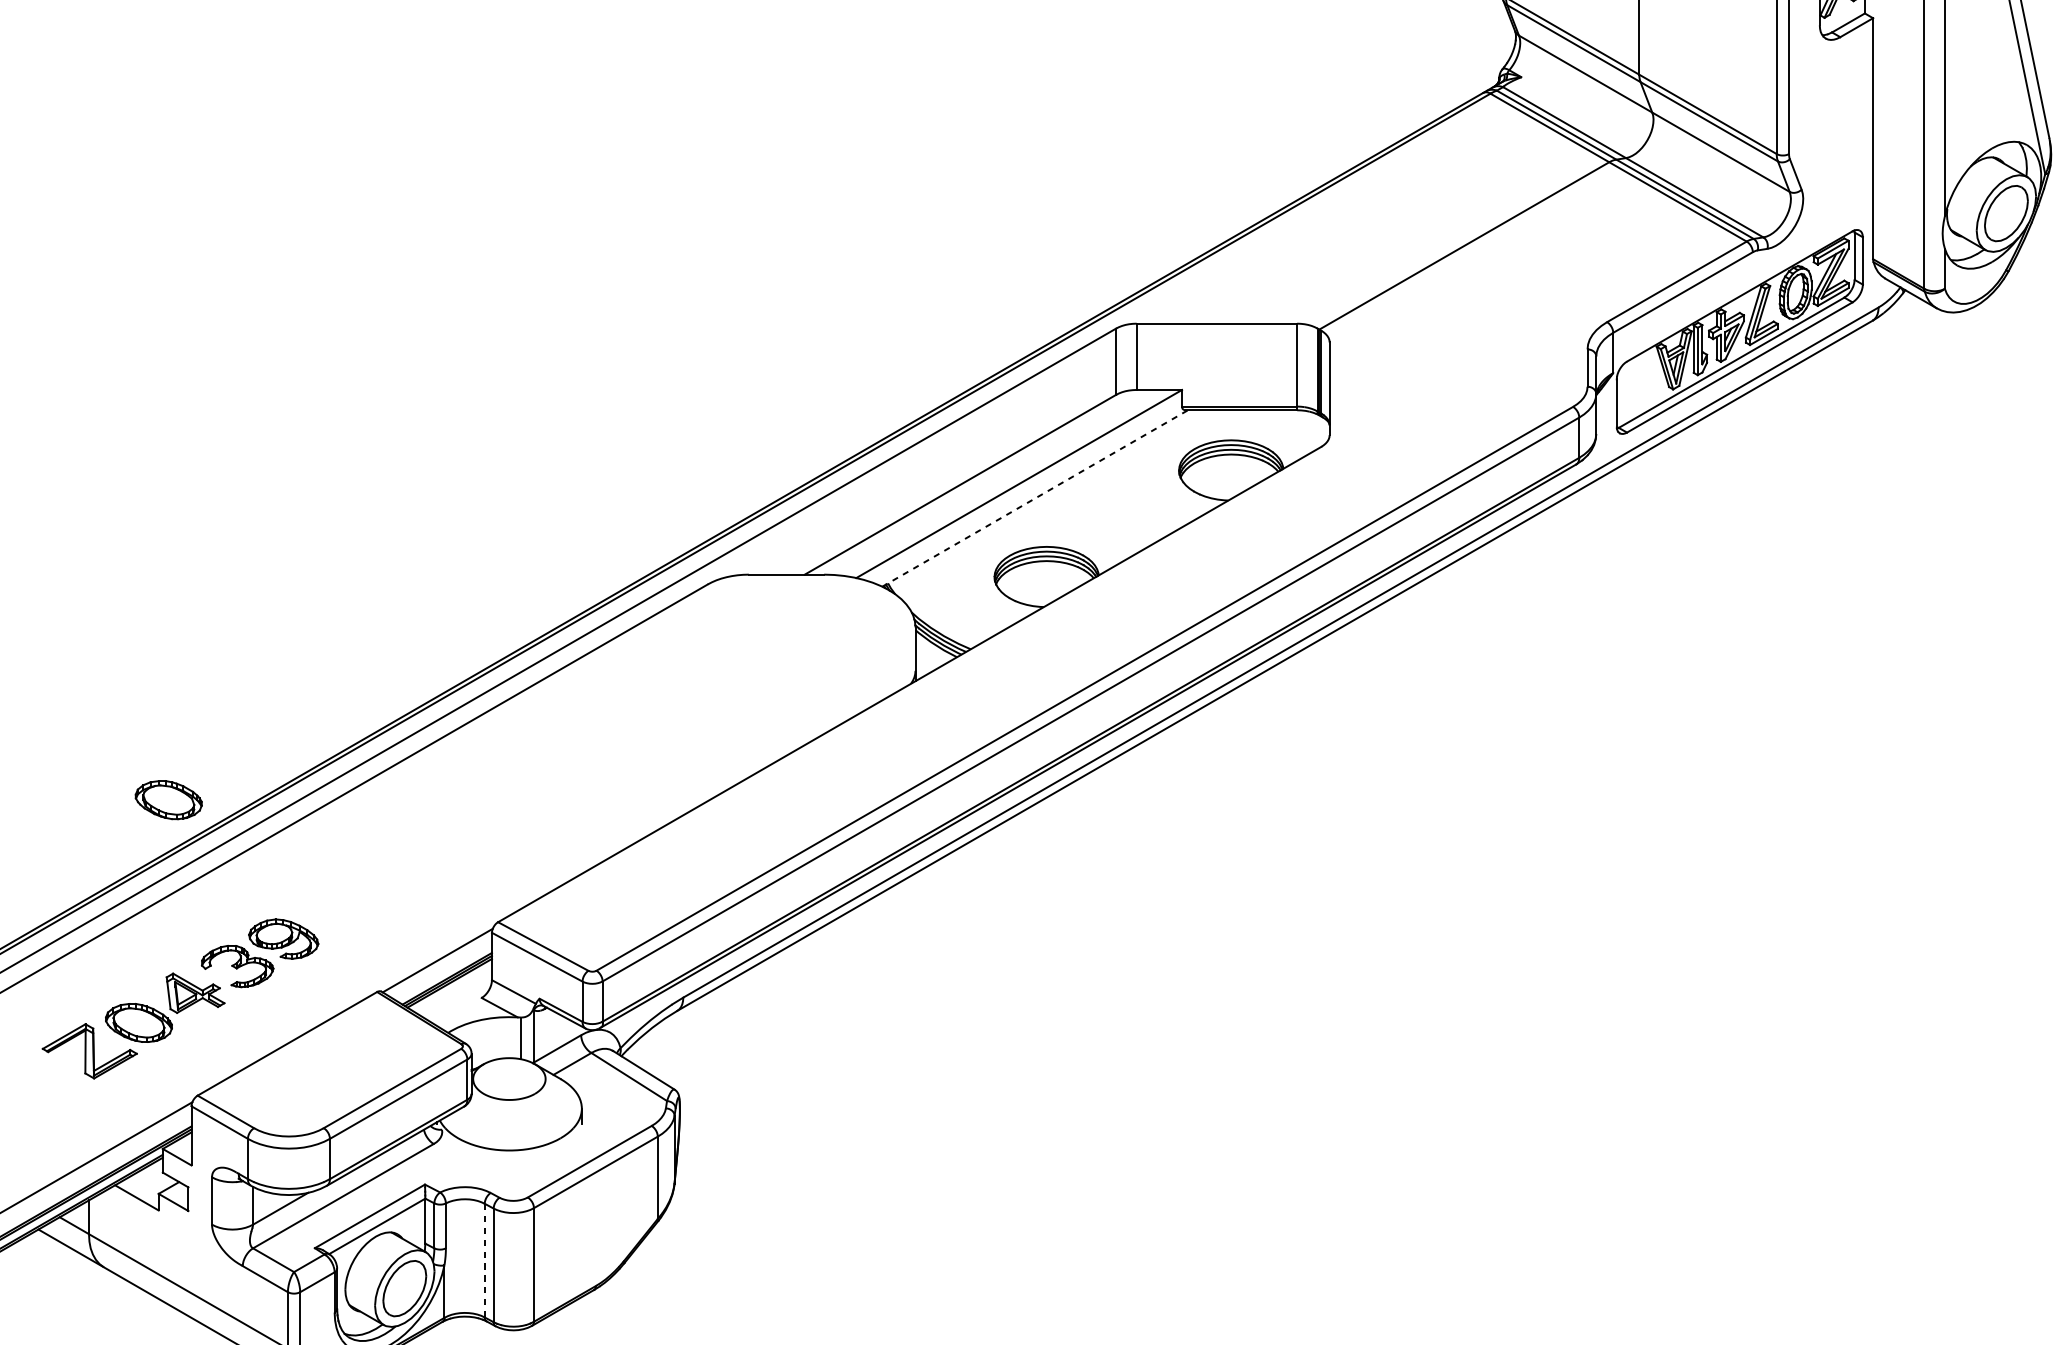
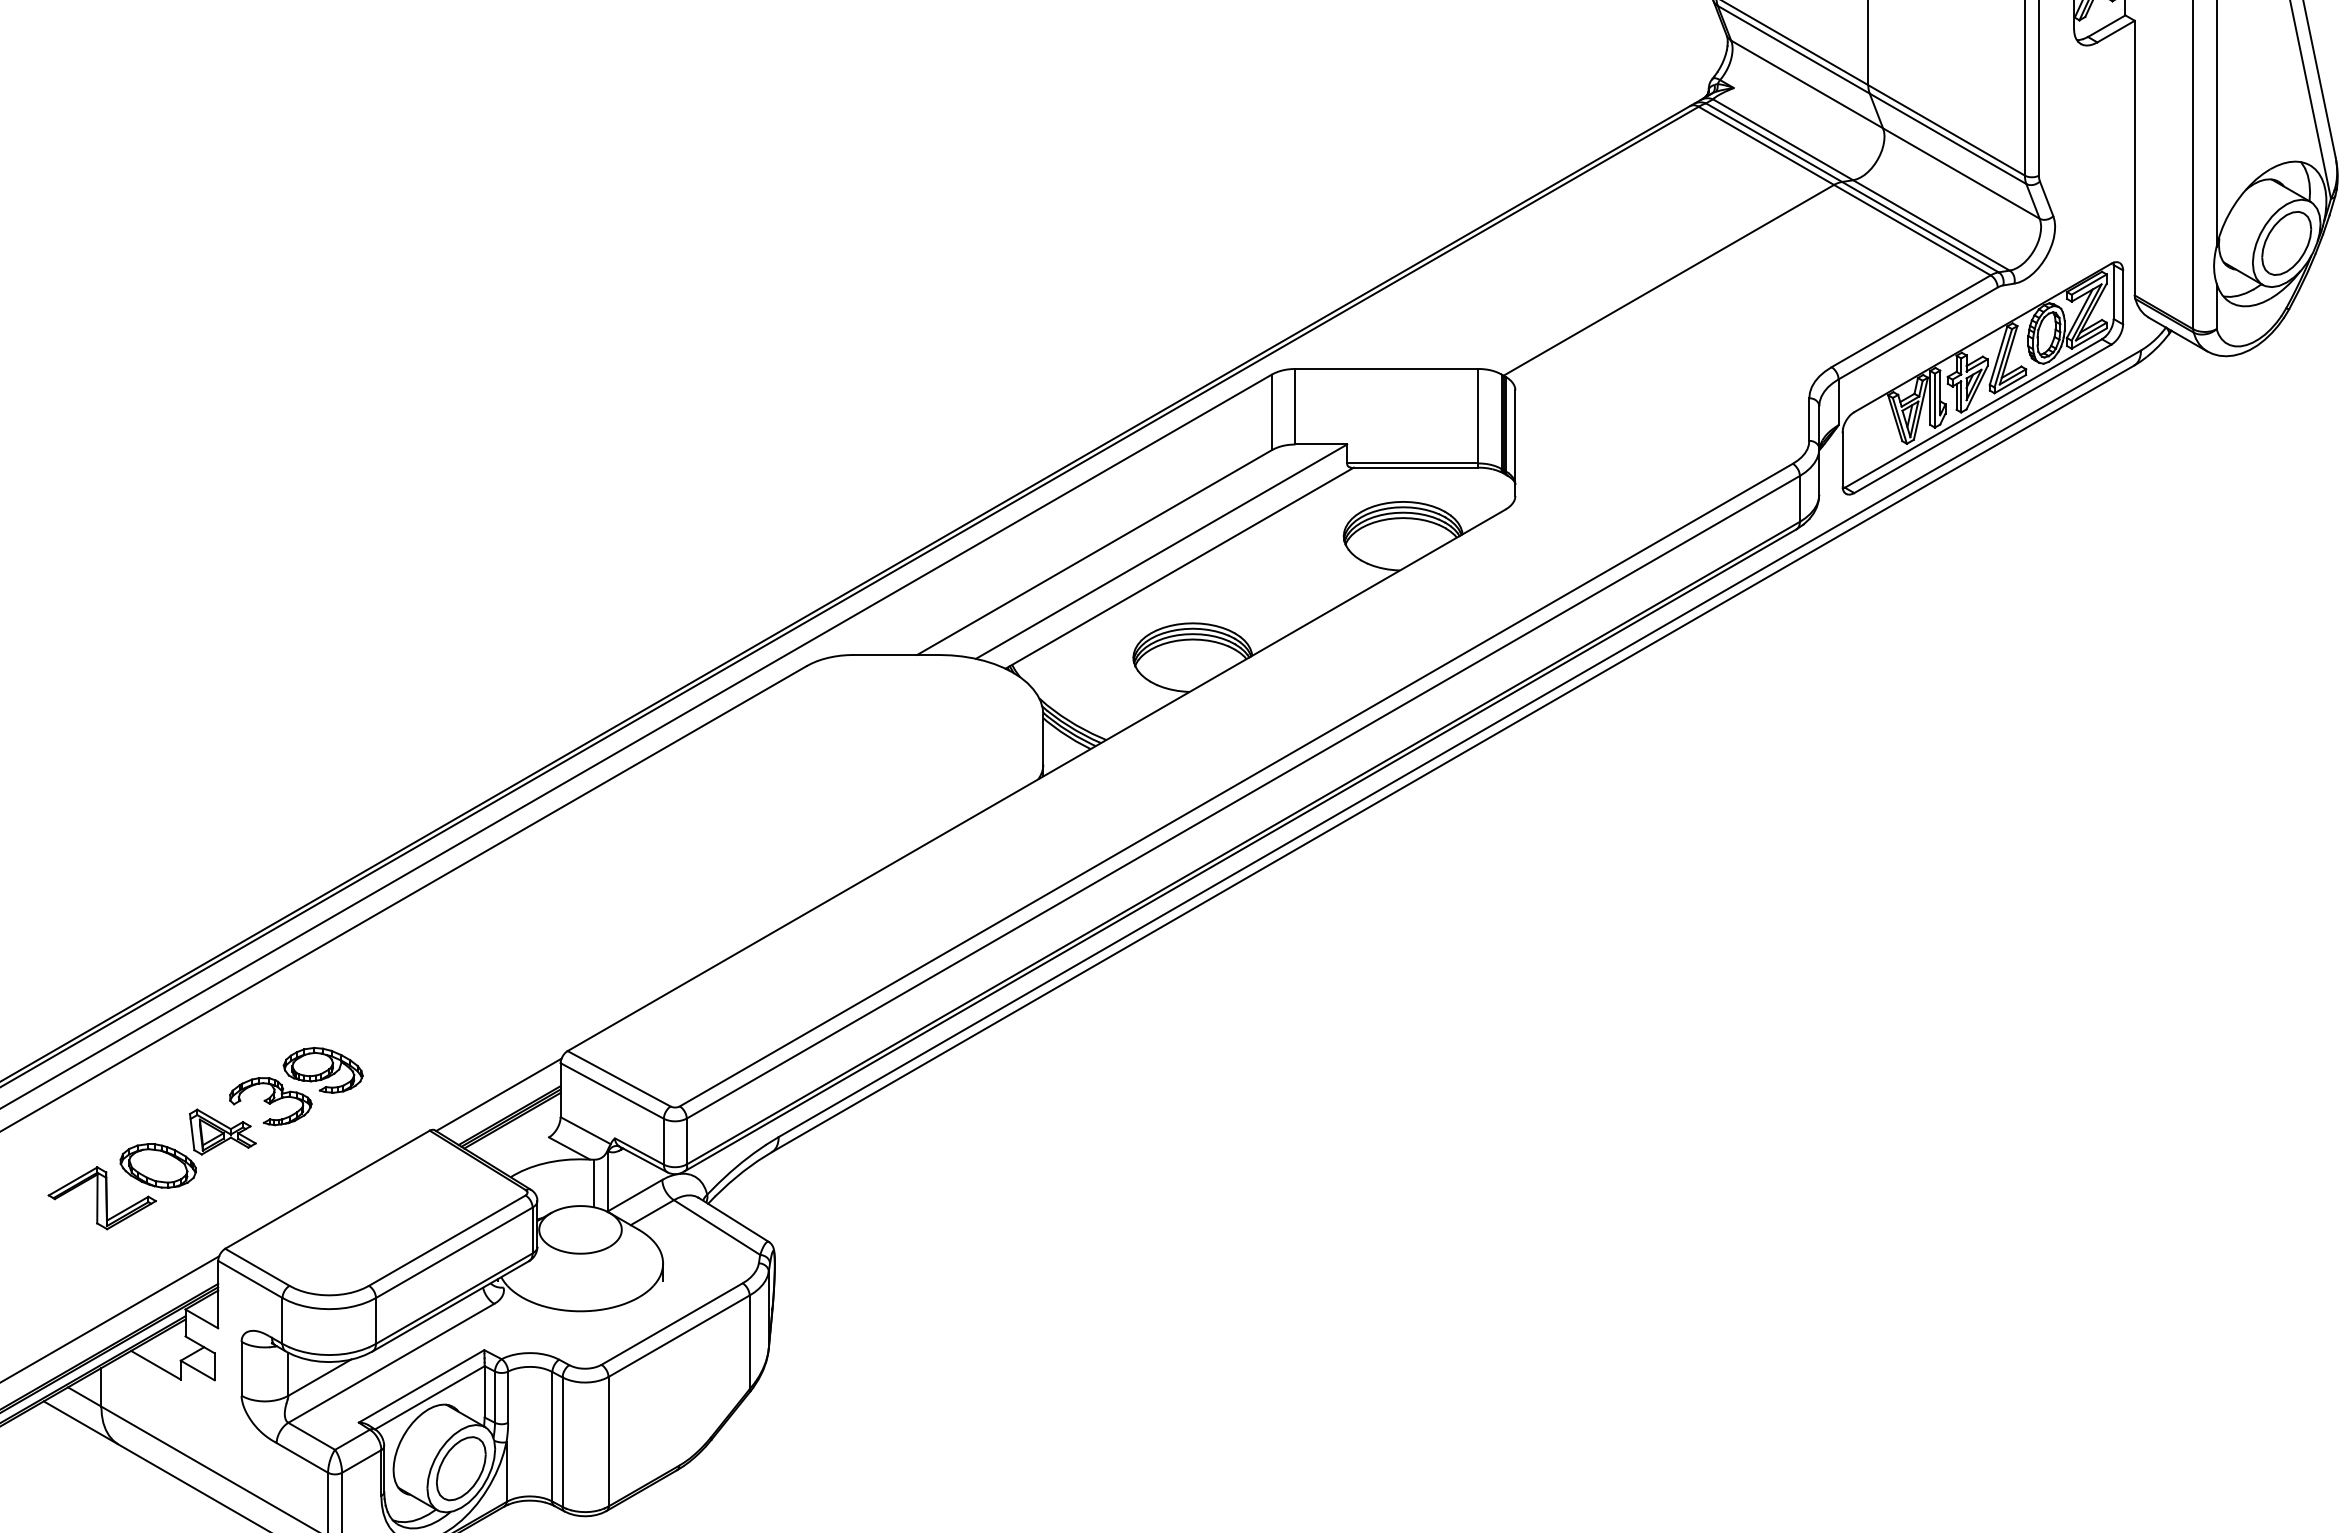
line: (1035, 497) -> (1180, 567), dashed -> solid
part: (168, 799) -> (191, 911), removed
line: (484, 1260) -> (552, 1436), dashed -> solid

